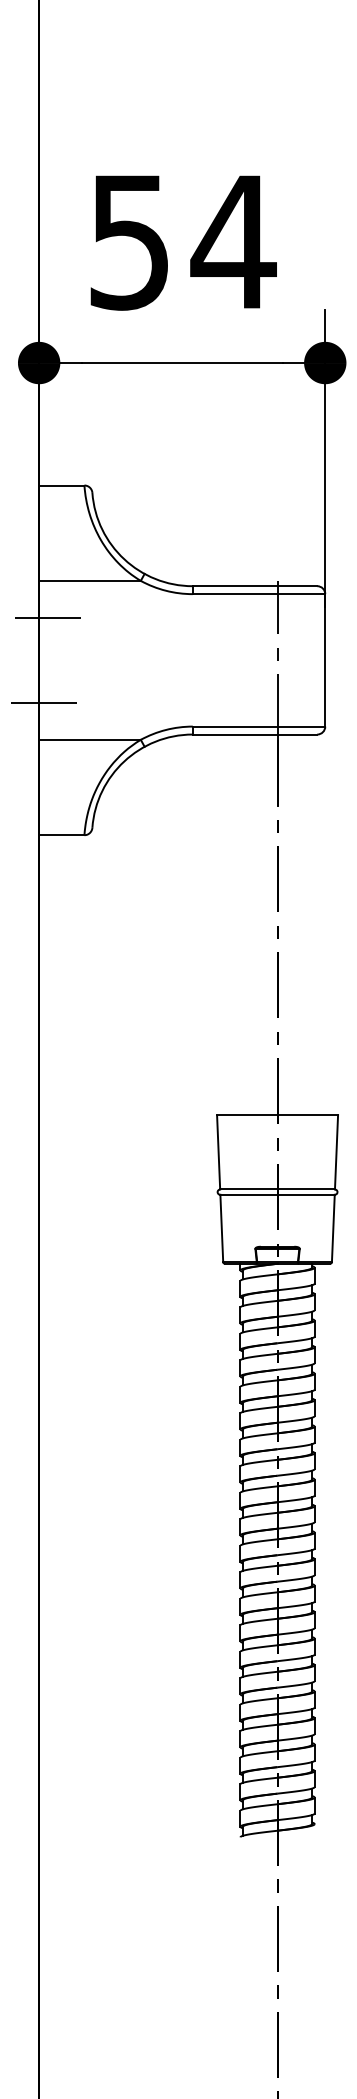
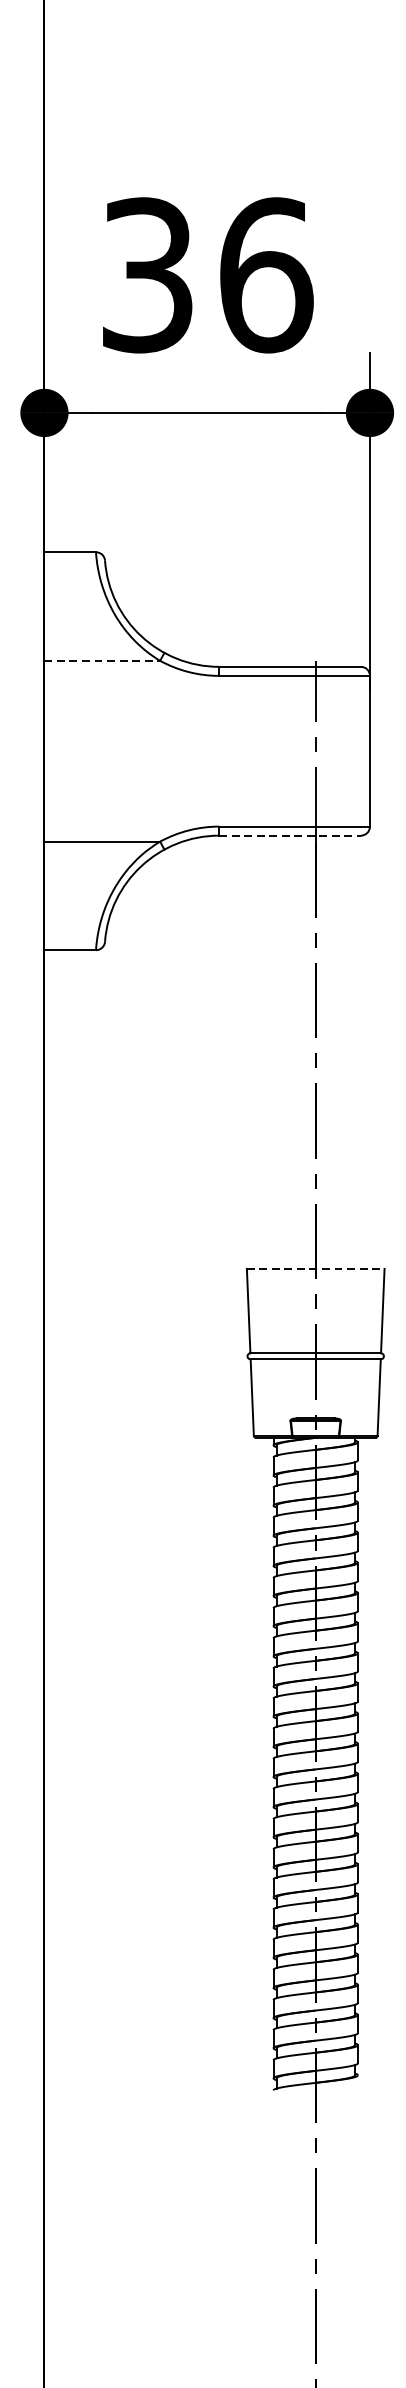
text: (183, 241) -> (208, 274), 54 -> 36
line: (89, 580) -> (101, 660), solid -> dashed
line: (44, 617) -> (50, 702), removed
line: (42, 702) -> (48, 799), removed
line: (255, 734) -> (290, 835), solid -> dashed
line: (278, 1115) -> (316, 1269), solid -> dashed

